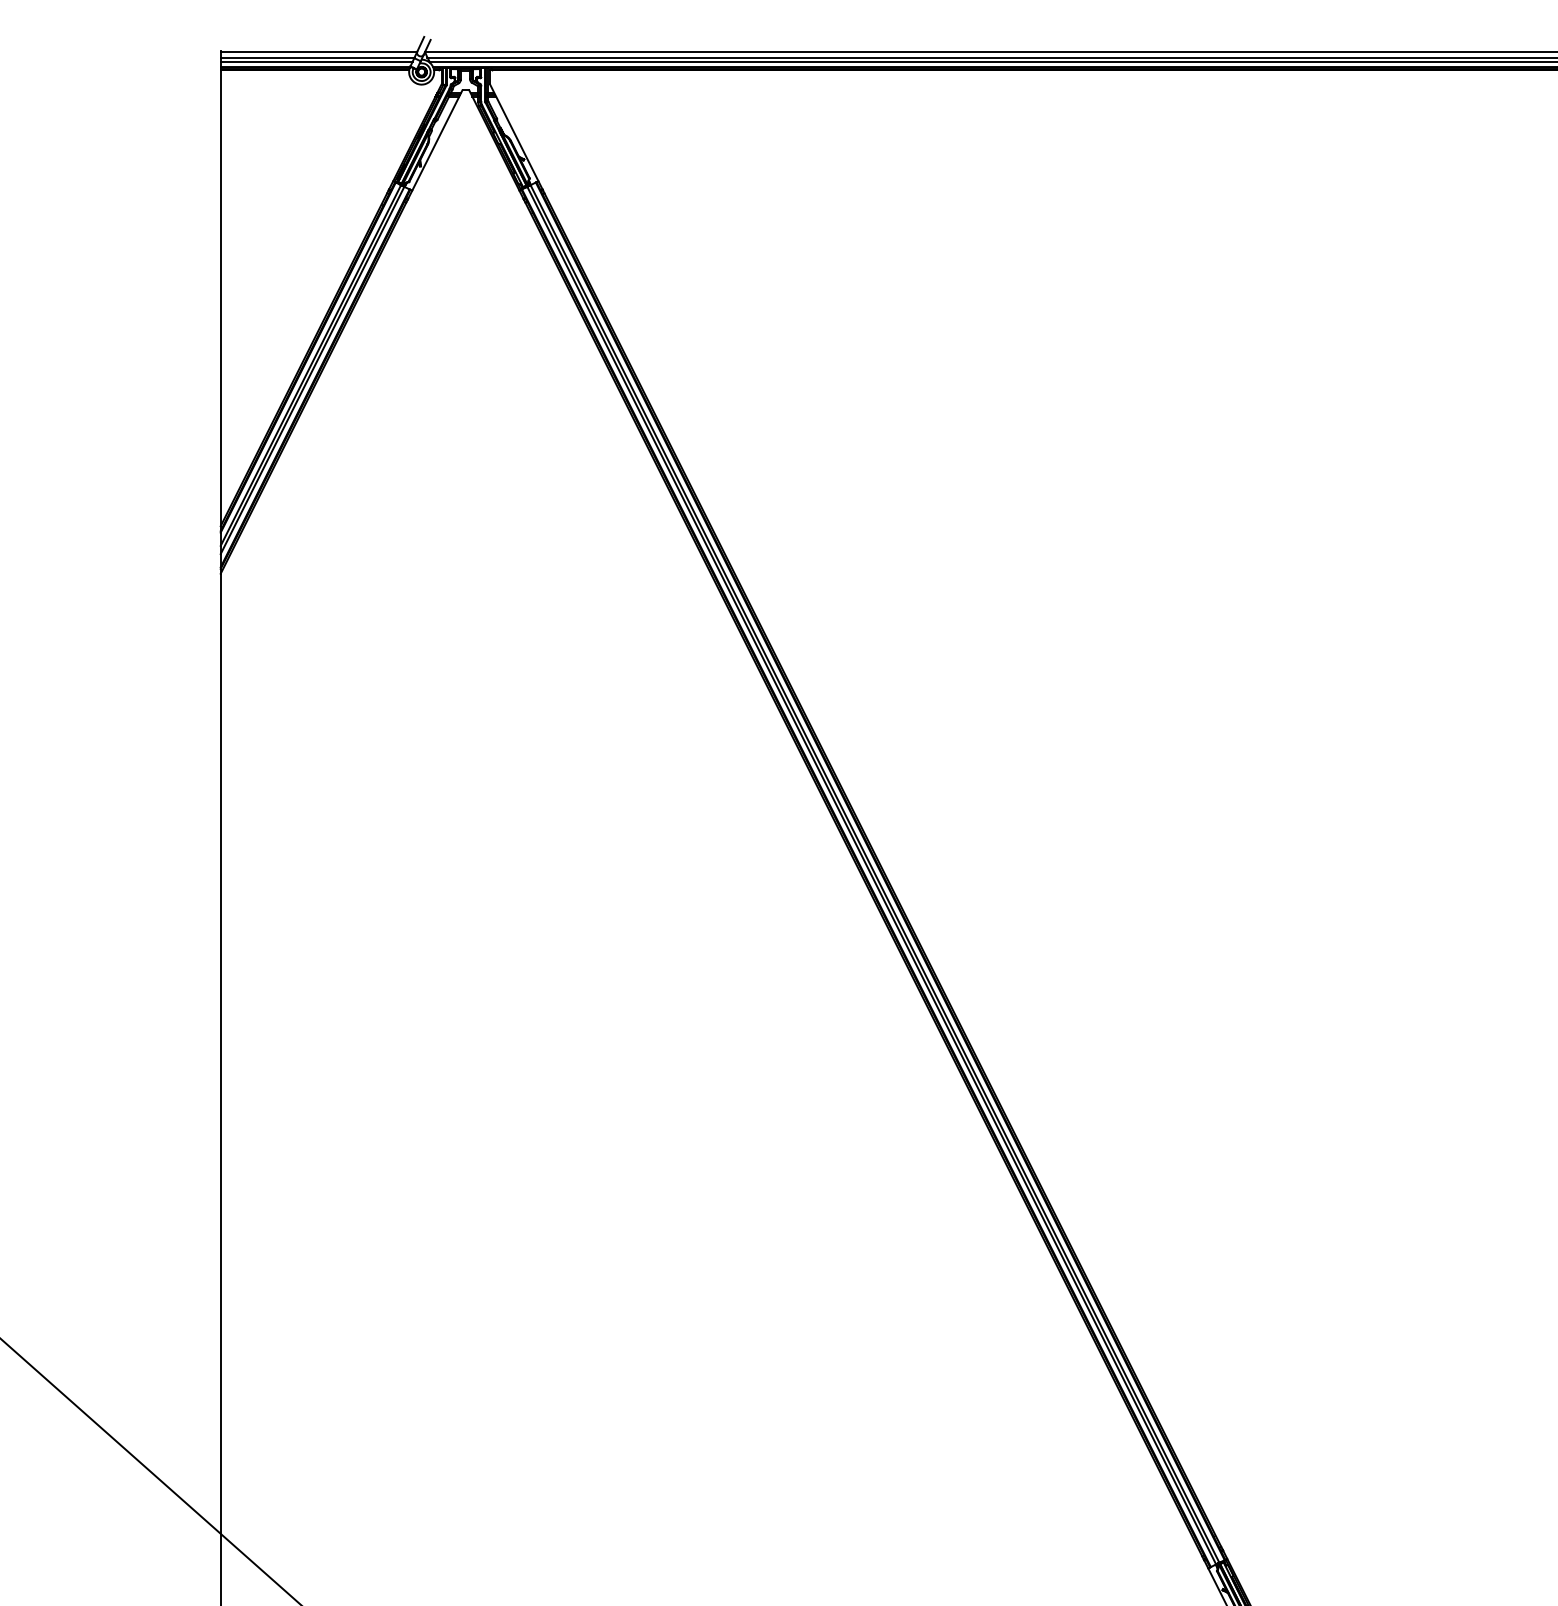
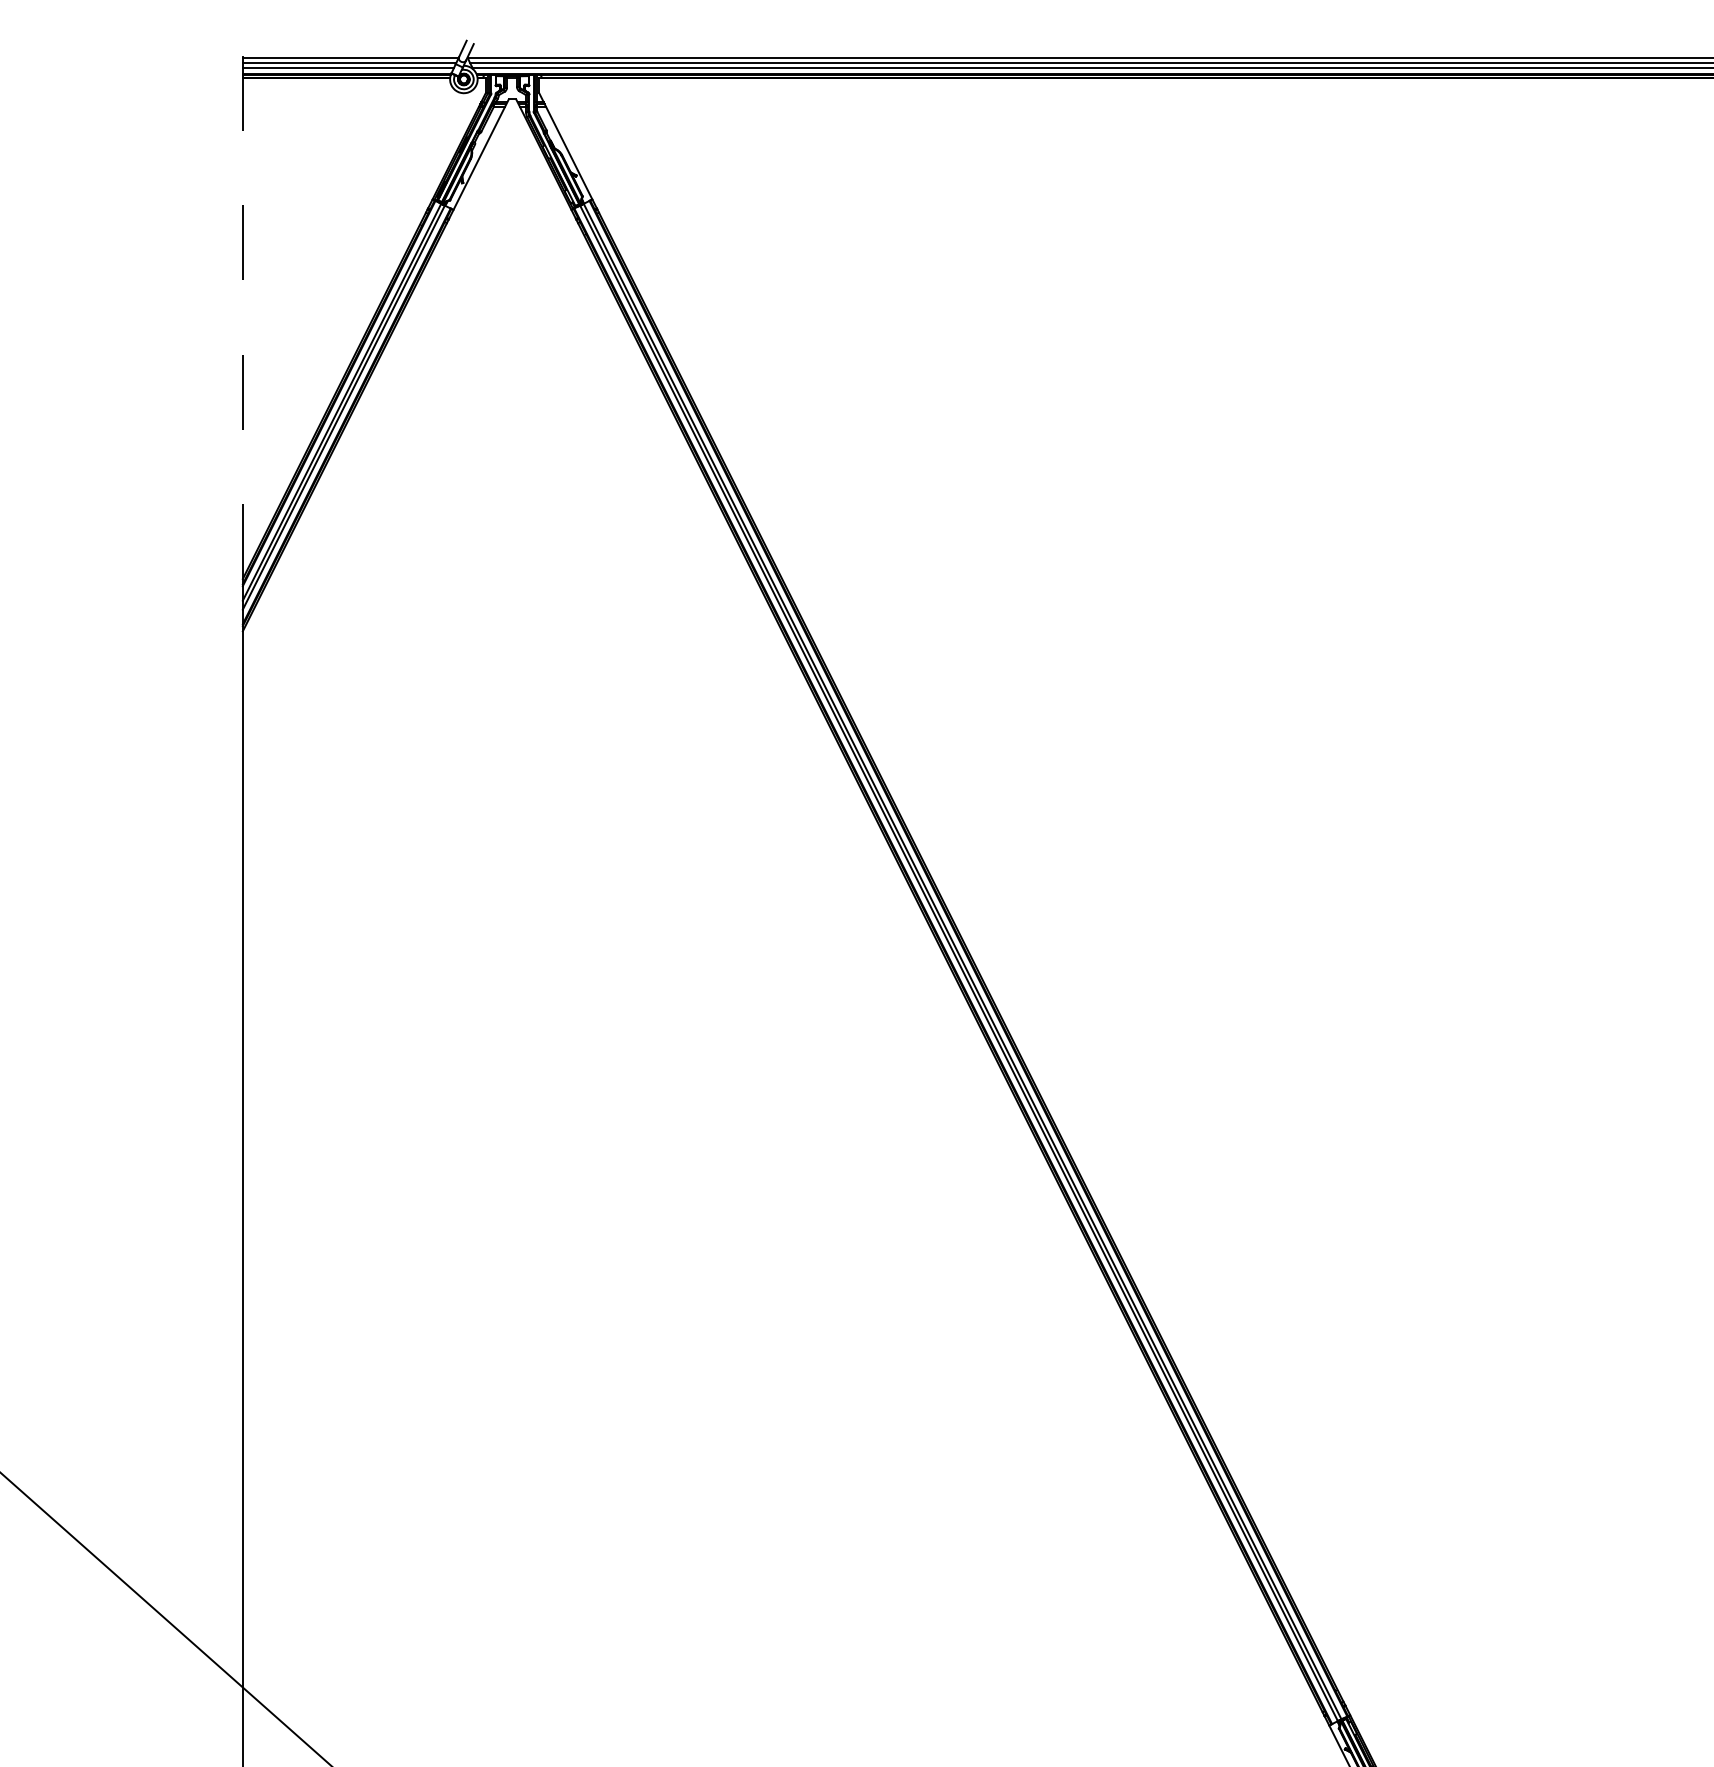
line: (220, 298) -> (242, 328), solid -> dashed

